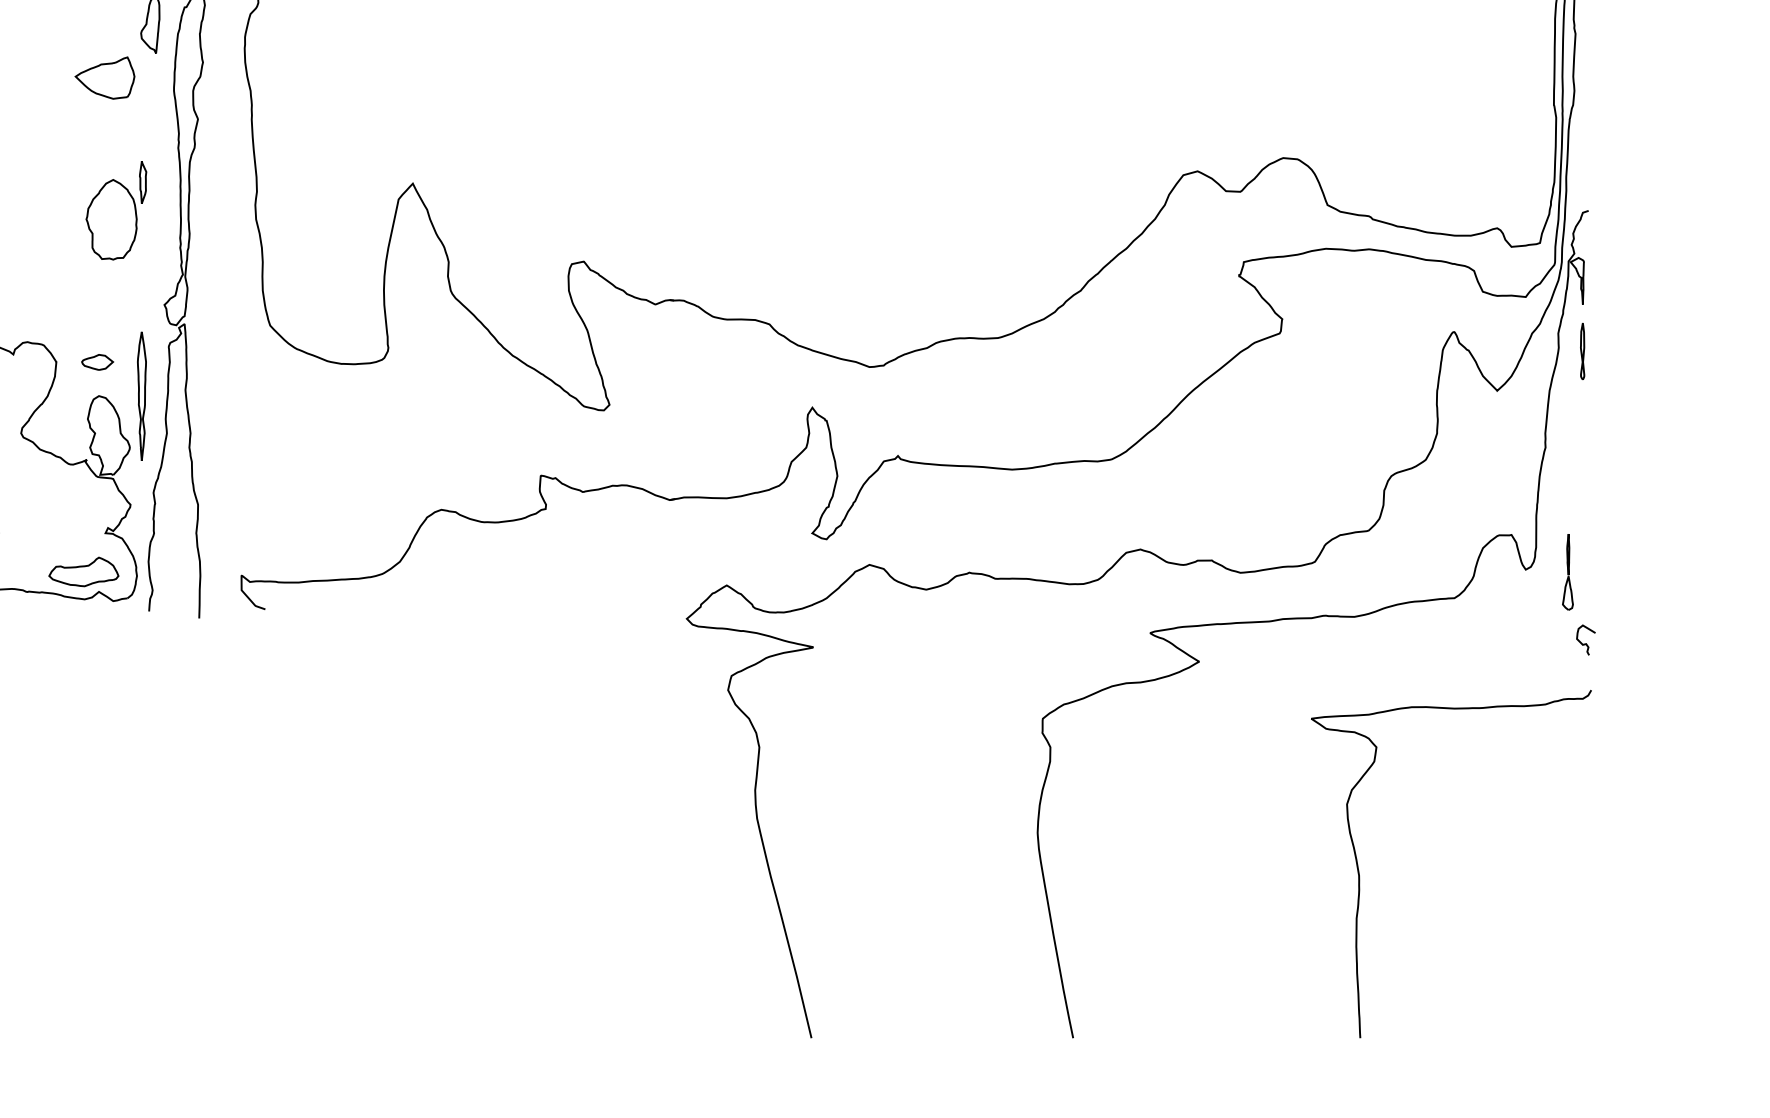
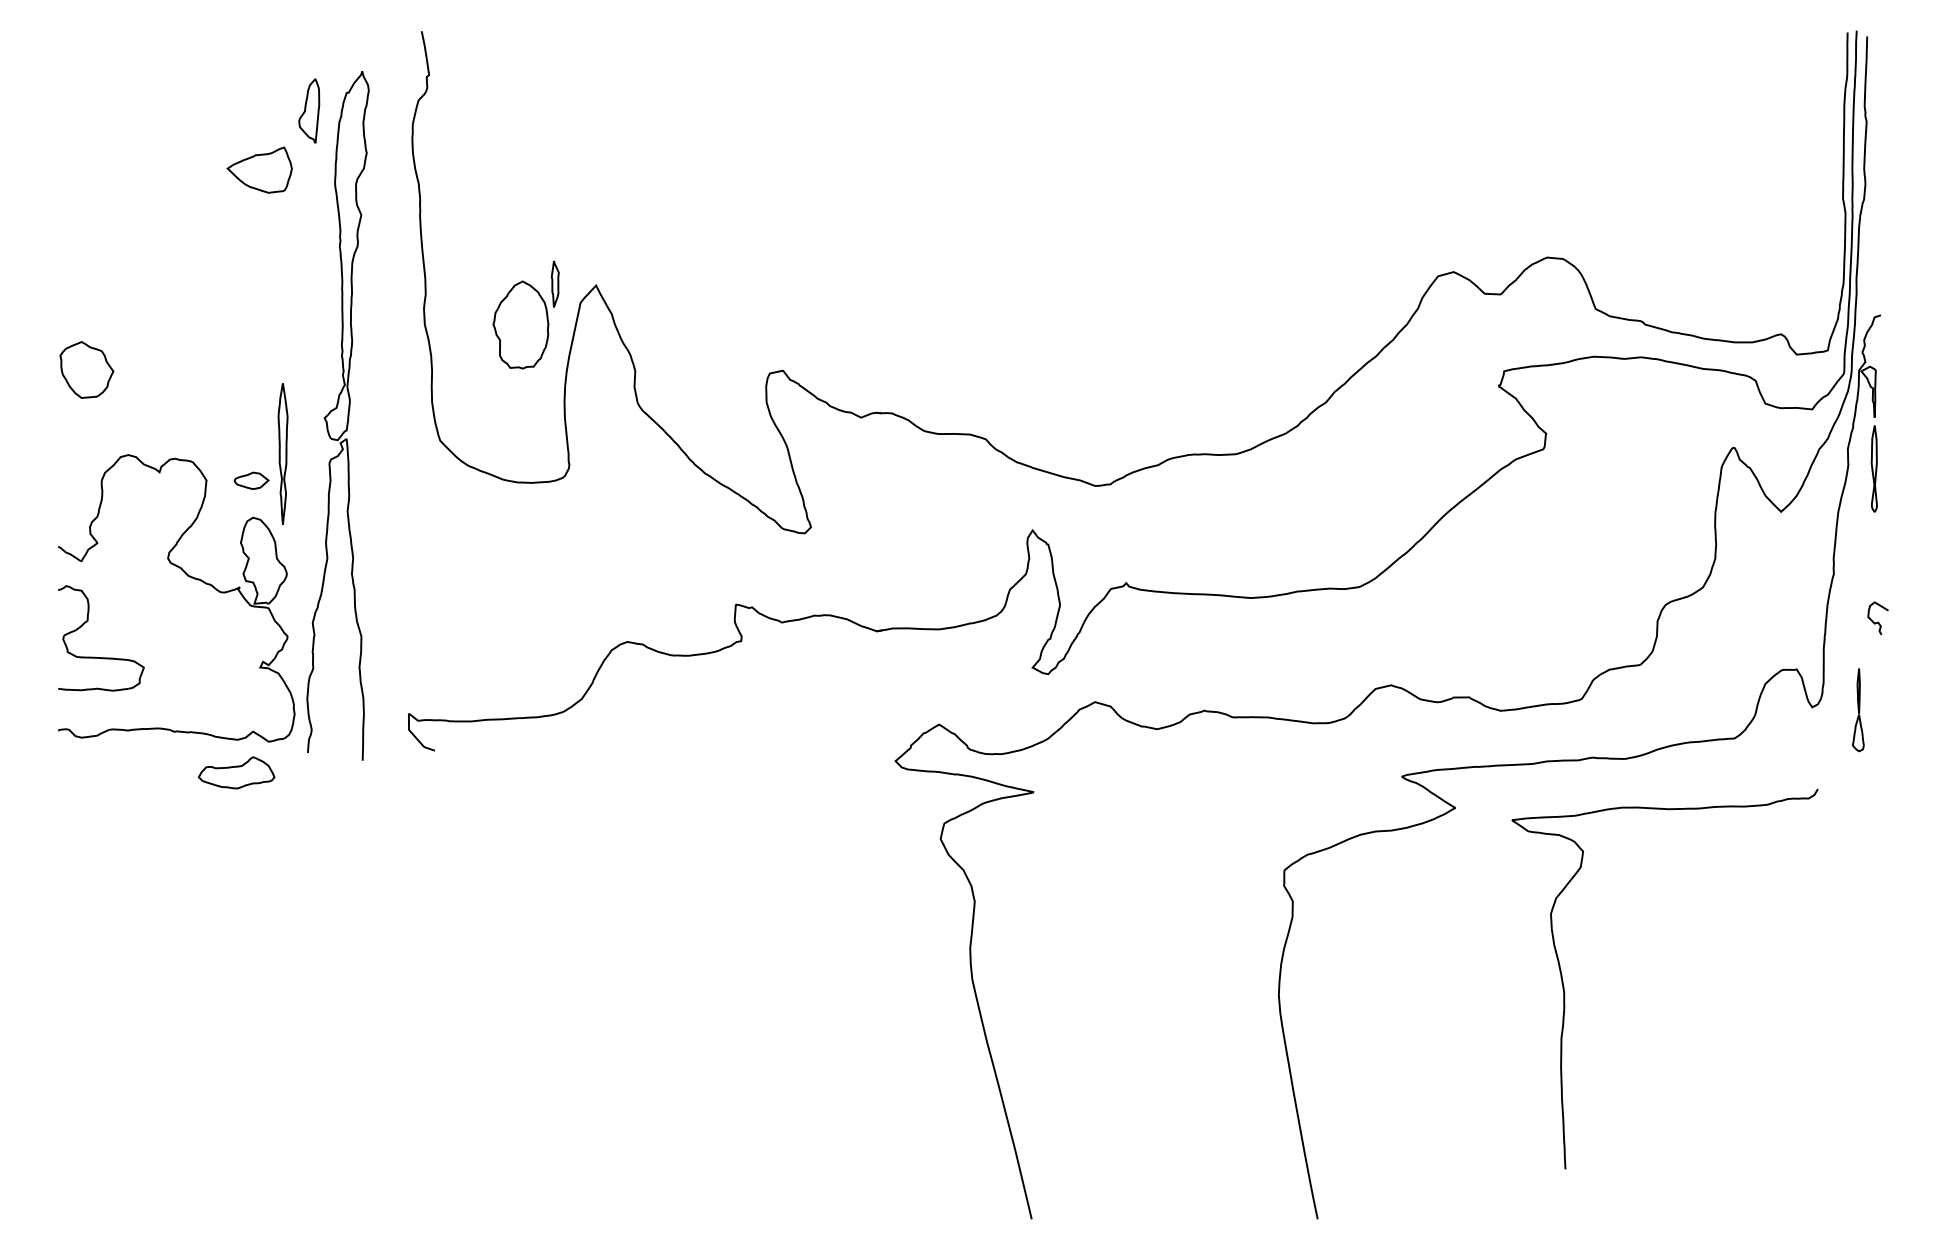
part: (115, 210) -> (525, 314), moved
part: (1582, 351) -> (1874, 468), size x1.4
part: (141, 395) -> (282, 453), moved
part: (83, 571) -> (236, 772), moved
curve: (1586, 642) -> (1878, 621), moved
curve: (1360, 876) -> (1565, 992), moved

